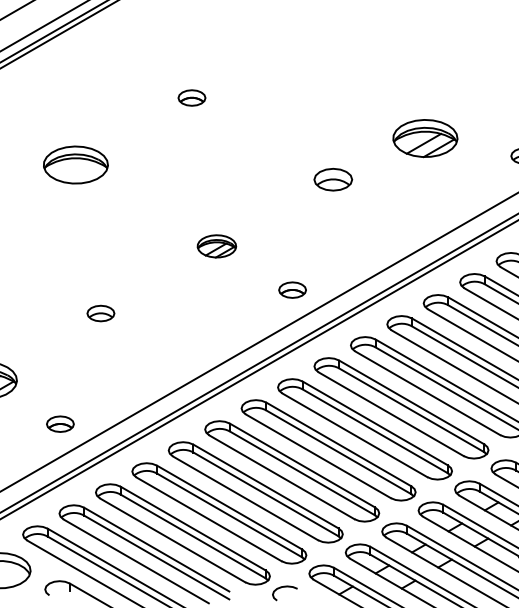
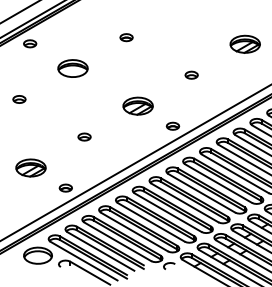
part: (423, 136) -> (244, 43), moved
part: (332, 177) -> (191, 74), size x0.71
part: (215, 245) -> (137, 105), size x1.67

